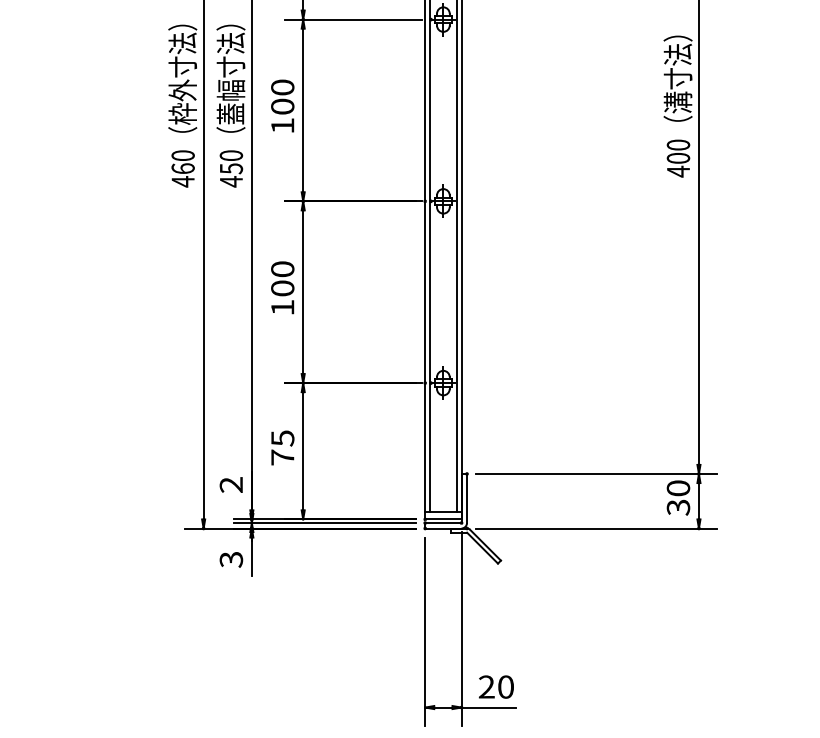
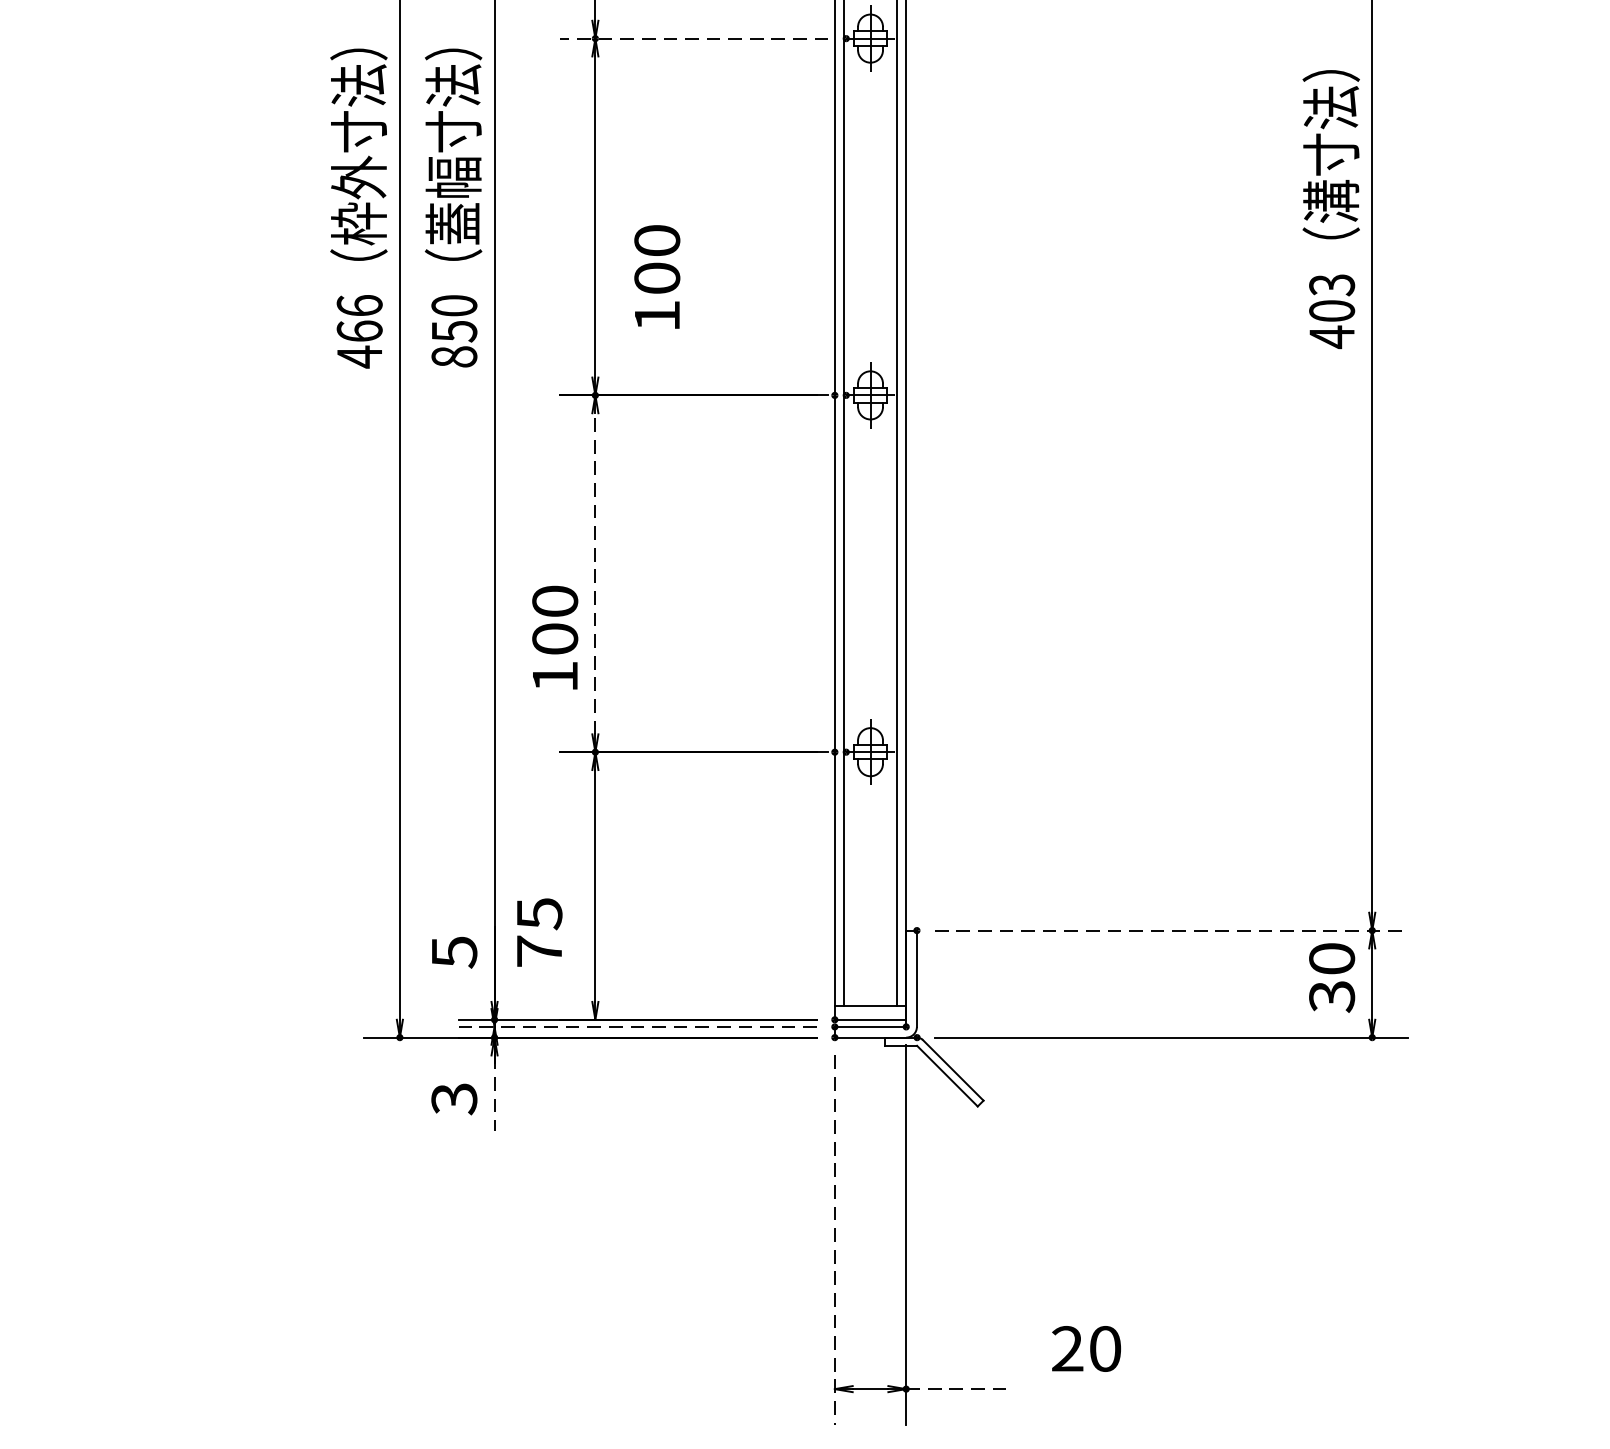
line: (352, 19) -> (692, 38), solid -> dashed
text: (282, 105) -> (656, 275), moved
text: (678, 144) -> (1332, 283), 400 -> 403
text: (182, 155) -> (358, 305), 460 -> 466
text: (231, 181) -> (454, 356), 450 -> 850
text: (282, 287) -> (554, 637), moved
line: (303, 292) -> (595, 574), solid -> dashed
text: (282, 447) -> (538, 931), moved
line: (596, 473) -> (1171, 929), solid -> dashed
text: (231, 485) -> (454, 953), 2 -> 5
line: (324, 523) -> (637, 1027), solid -> dashed
line: (251, 557) -> (493, 1094), solid -> dashed
line: (425, 632) -> (835, 1241), solid -> dashed
text: (496, 686) -> (1086, 1347), moved
line: (489, 707) -> (961, 1389), solid -> dashed

